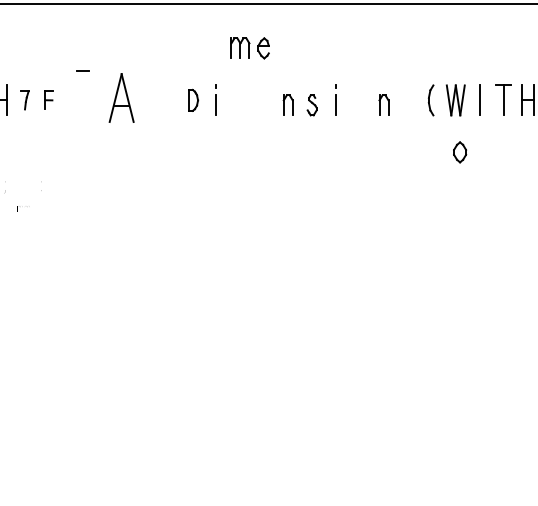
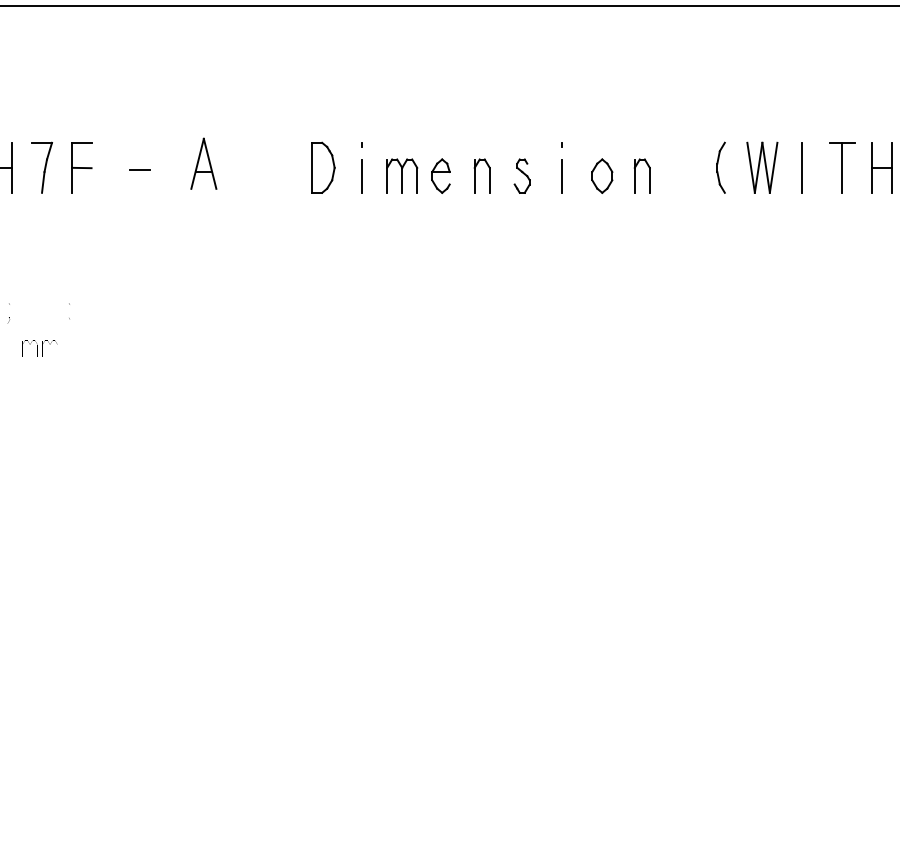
part: (249, 48) -> (417, 176), moved
line: (82, 70) -> (138, 169), moved
part: (121, 97) -> (203, 162), size x0.62
part: (48, 99) -> (81, 166), size x1.67
part: (24, 100) -> (41, 167), size x1.67
part: (193, 100) -> (323, 167), size x1.43
part: (460, 152) -> (603, 176), moved
part: (23, 208) -> (39, 348), size x1.67

